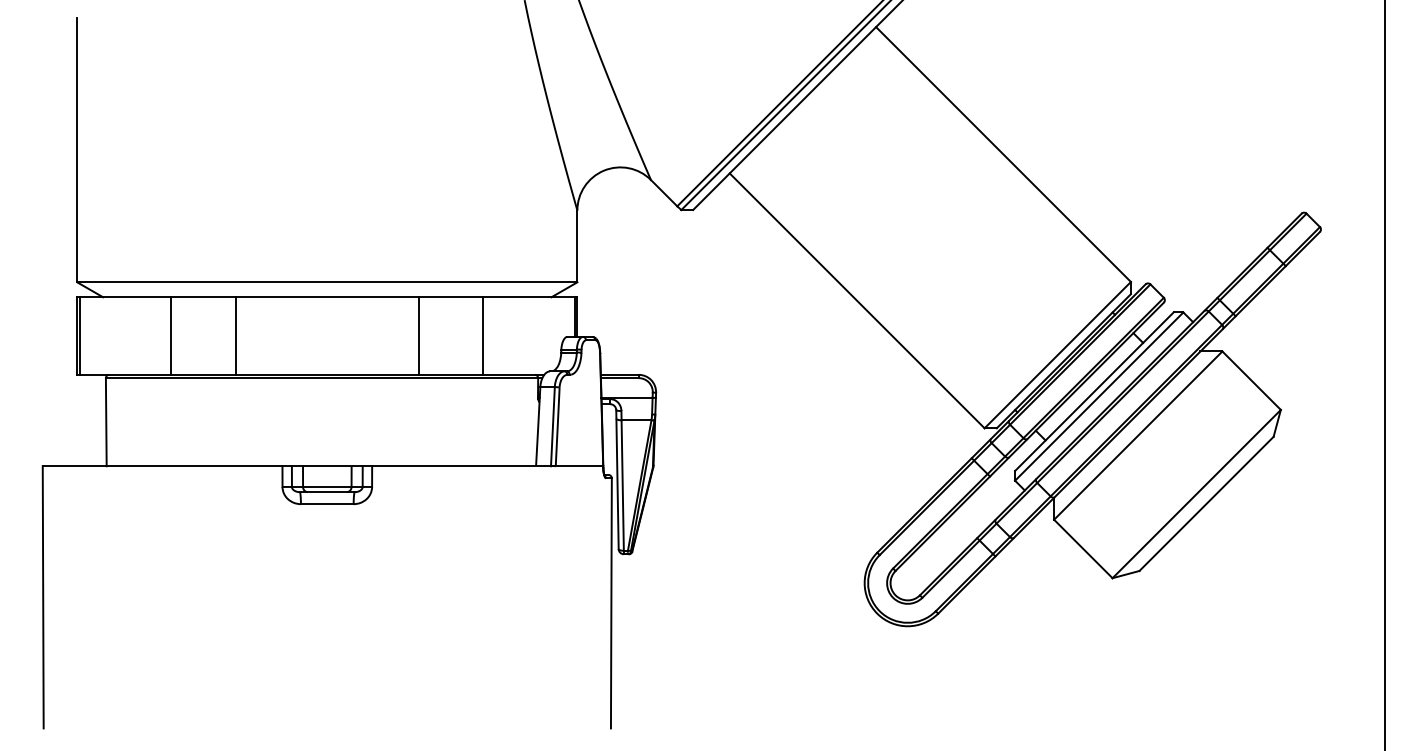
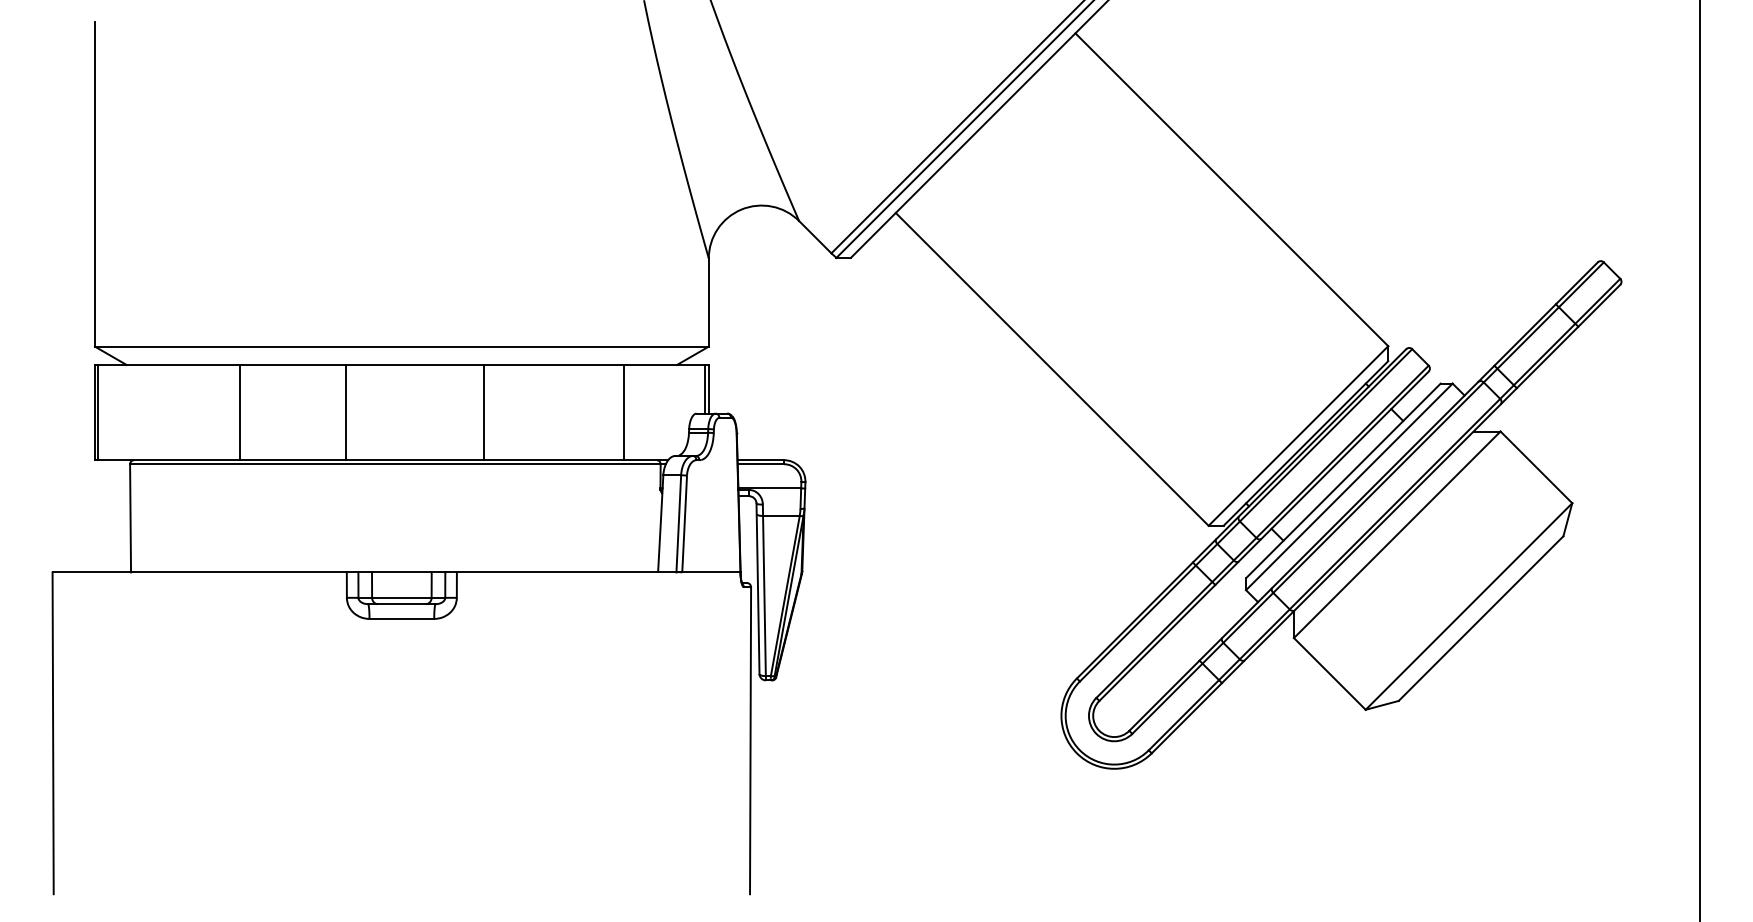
line: (171, 335) -> (240, 412), moved
line: (235, 335) -> (345, 412), moved
line: (418, 335) -> (483, 412), moved
line: (483, 335) -> (624, 412), moved

